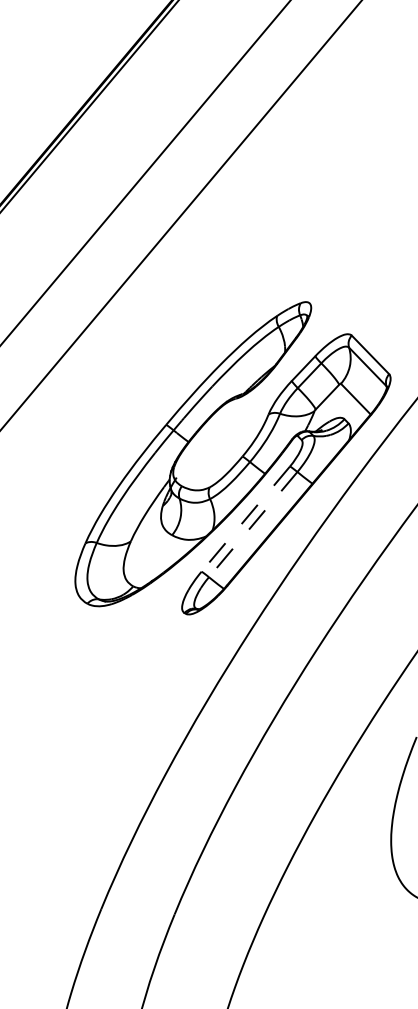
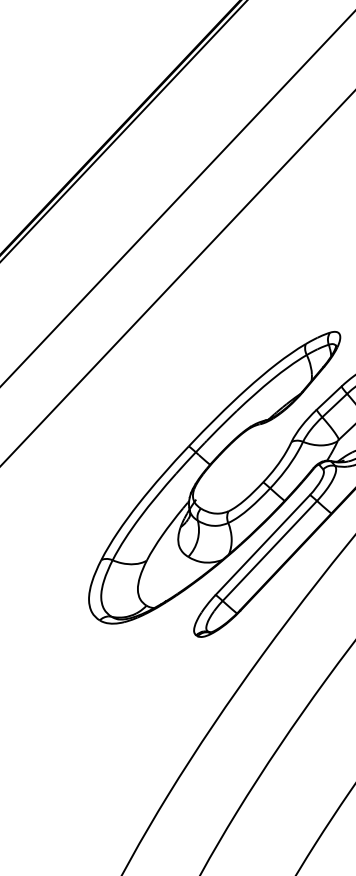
line: (245, 519) -> (262, 545), dashed -> solid
line: (253, 524) -> (270, 550), dashed -> solid

